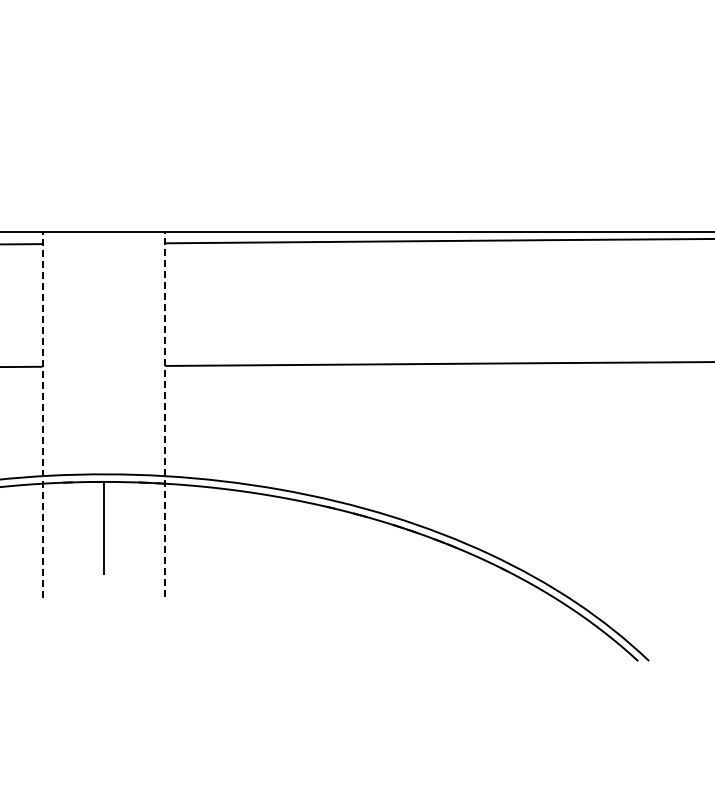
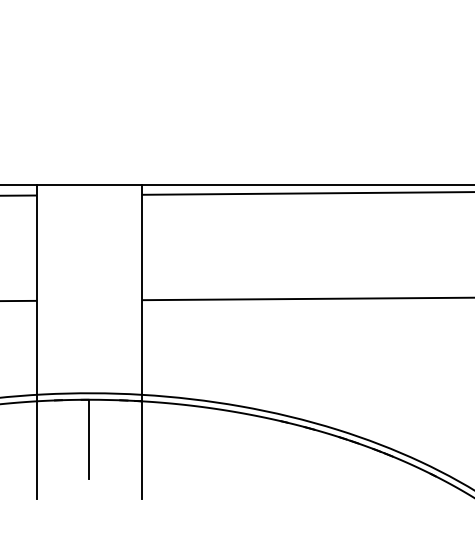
line: (165, 414) -> (142, 341), dashed -> solid
line: (42, 415) -> (36, 342), dashed -> solid

